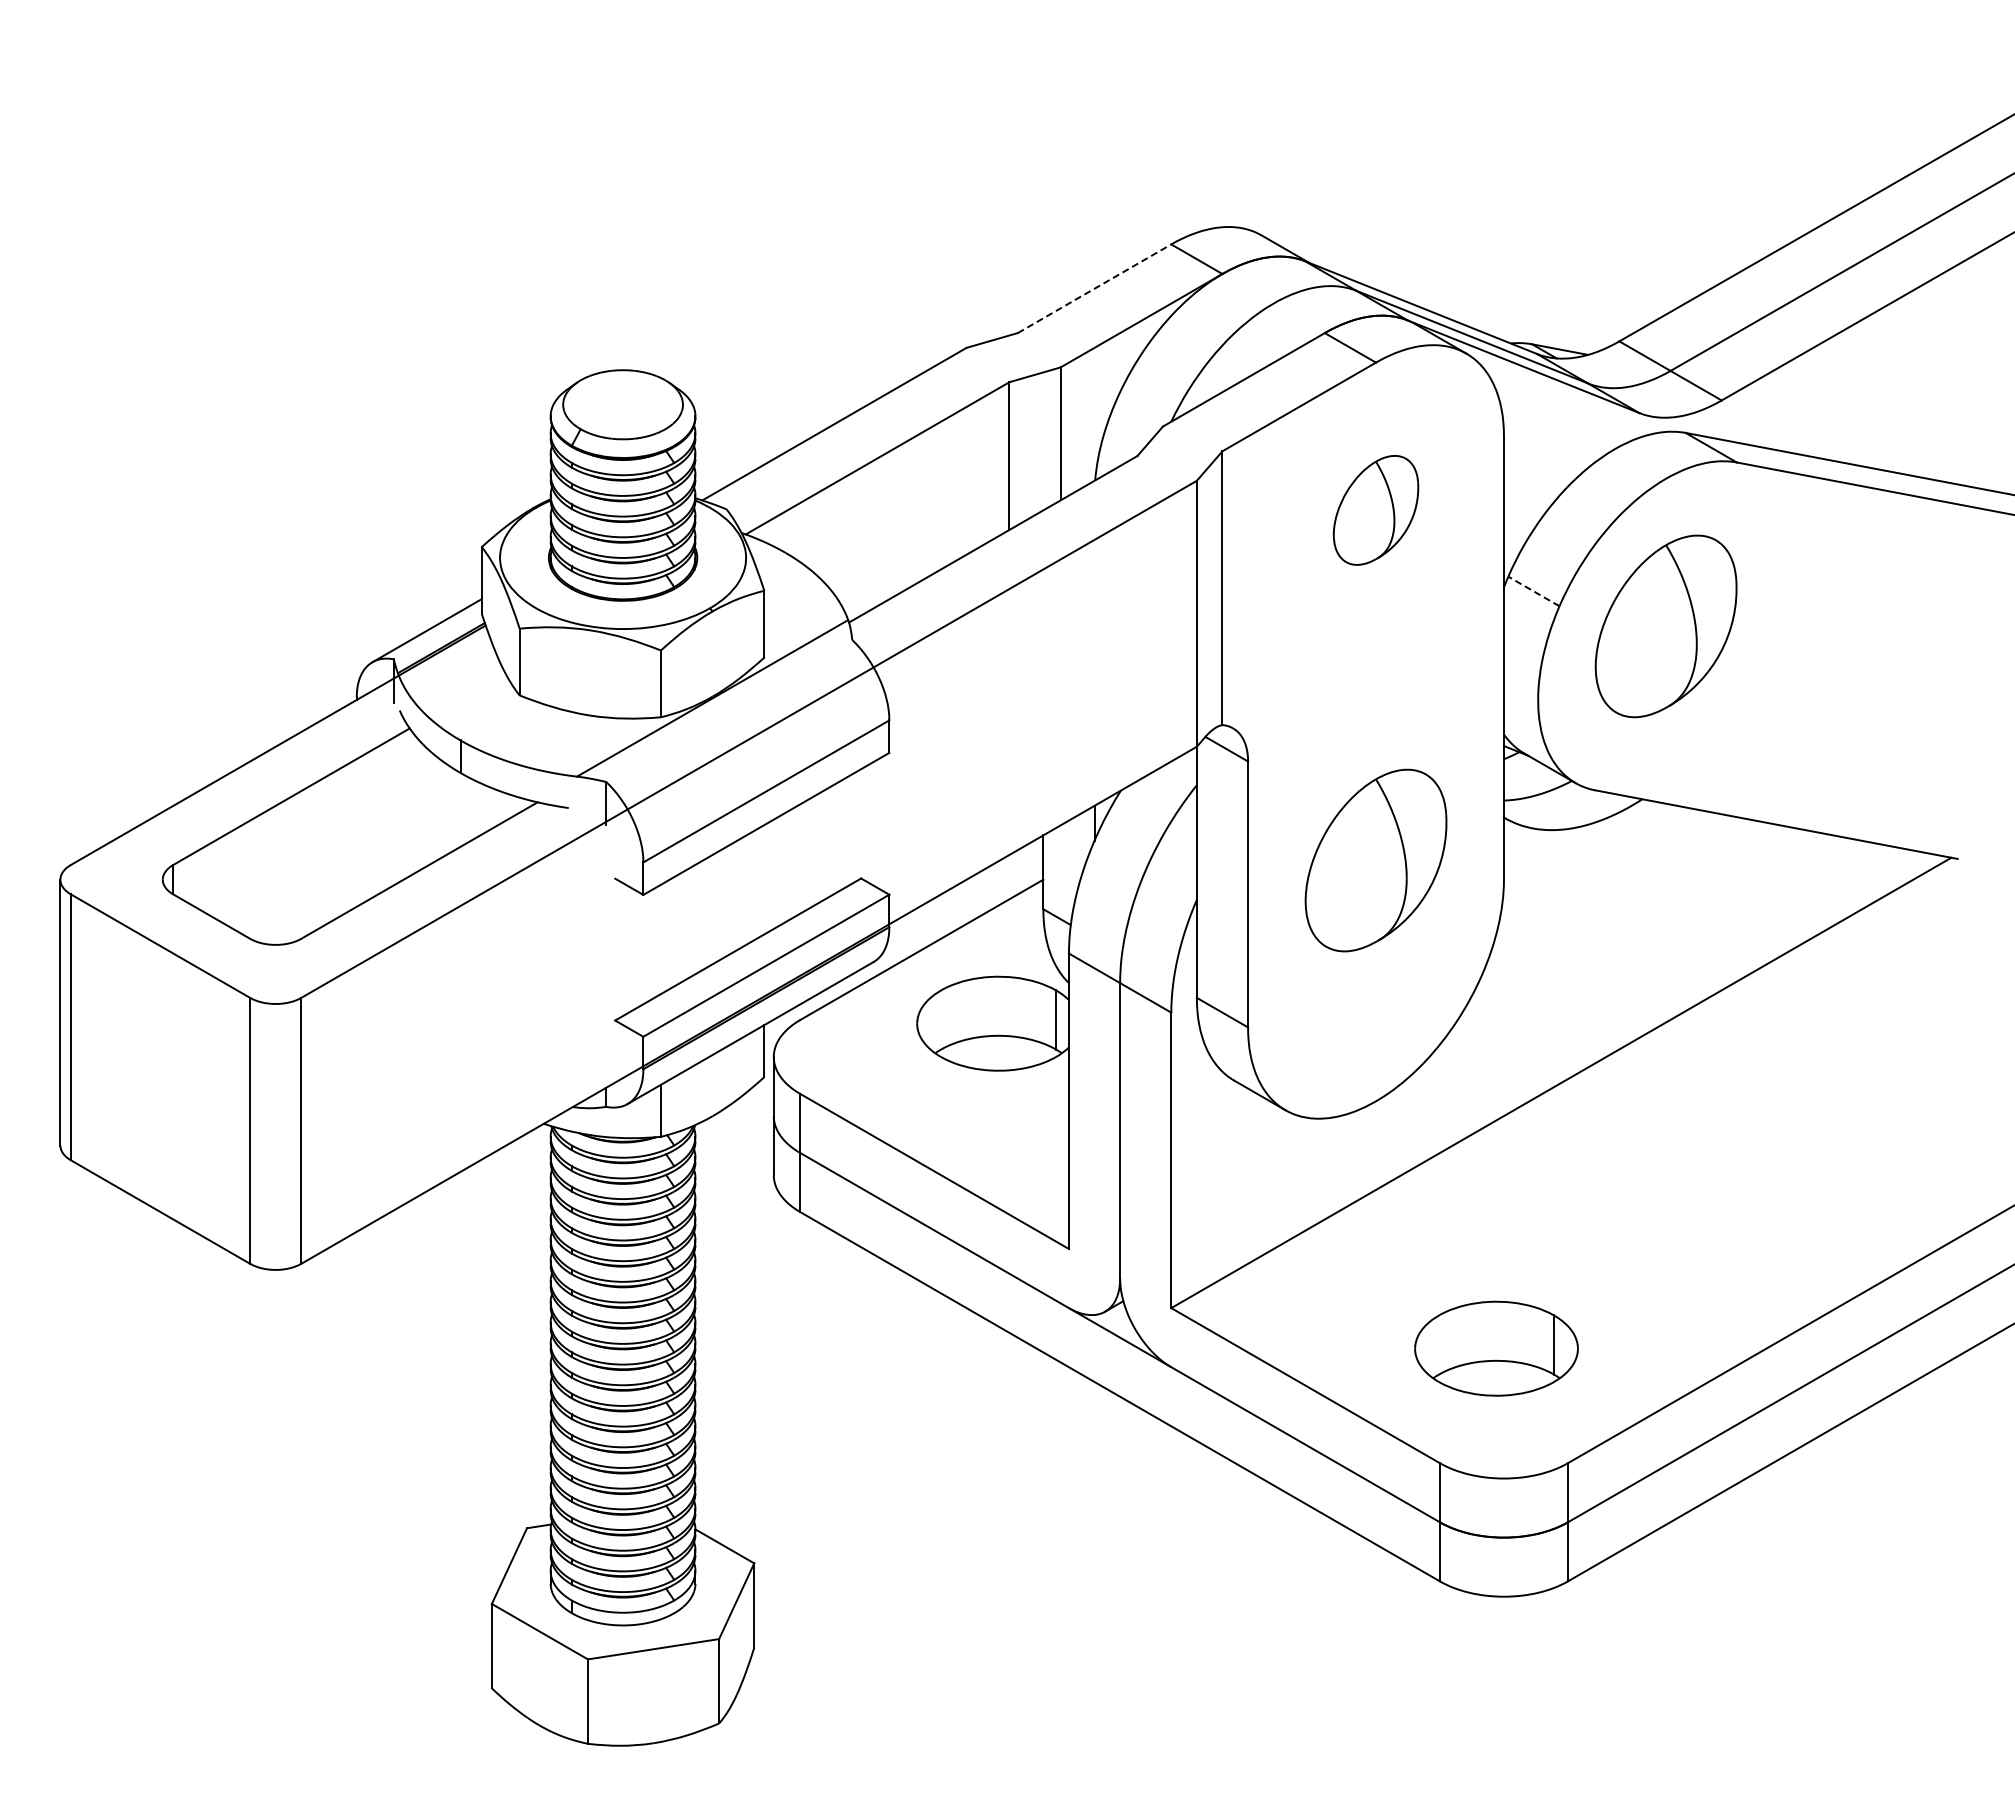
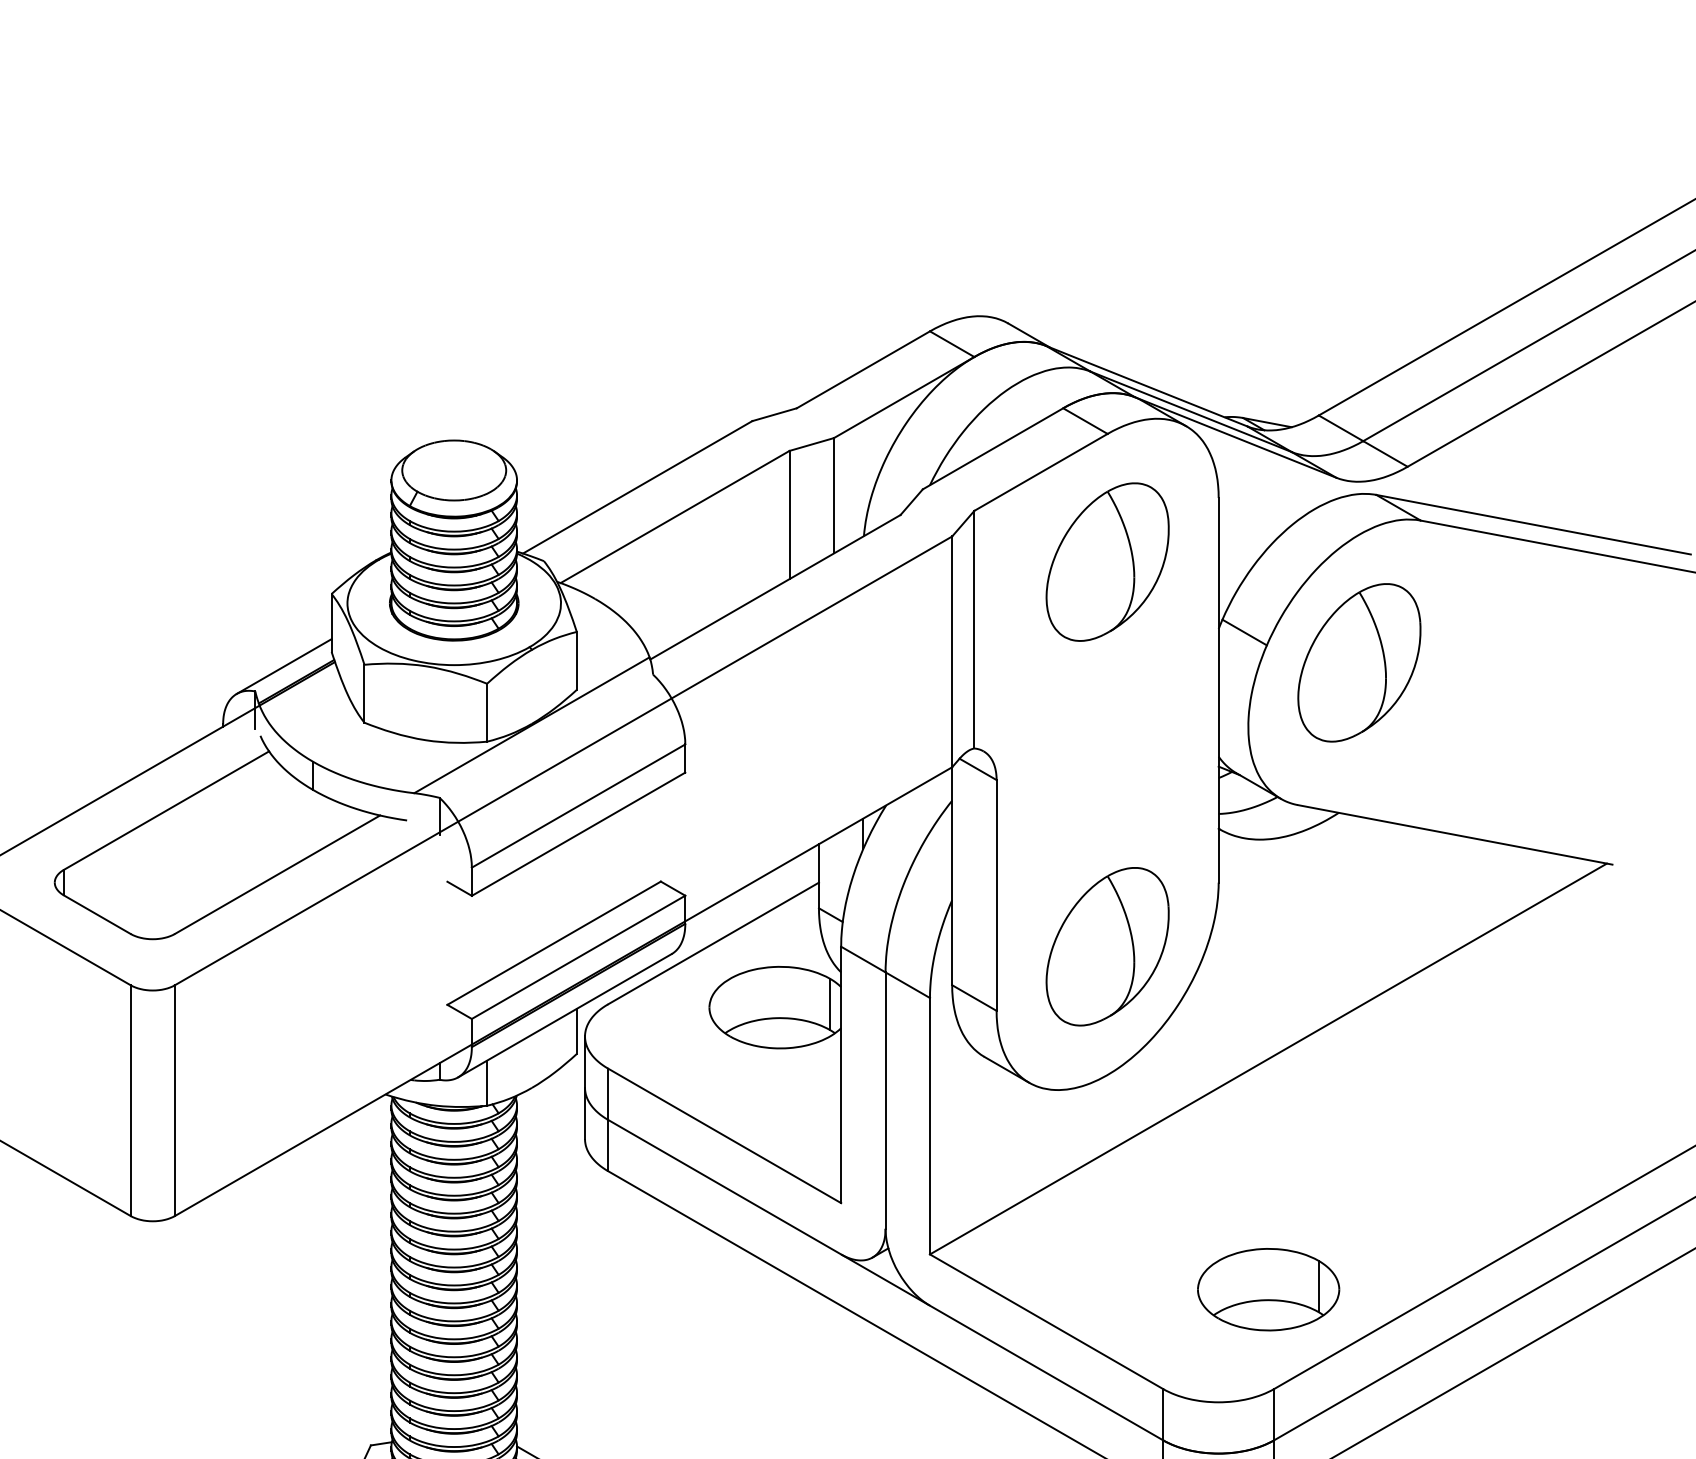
line: (1094, 288) -> (863, 369), dashed -> solid
part: (1375, 510) -> (1107, 562), size x1.67
line: (1533, 591) -> (1244, 632), dashed -> solid
part: (1375, 860) -> (1107, 946), moved
part: (1496, 1348) -> (1268, 1289), moved

